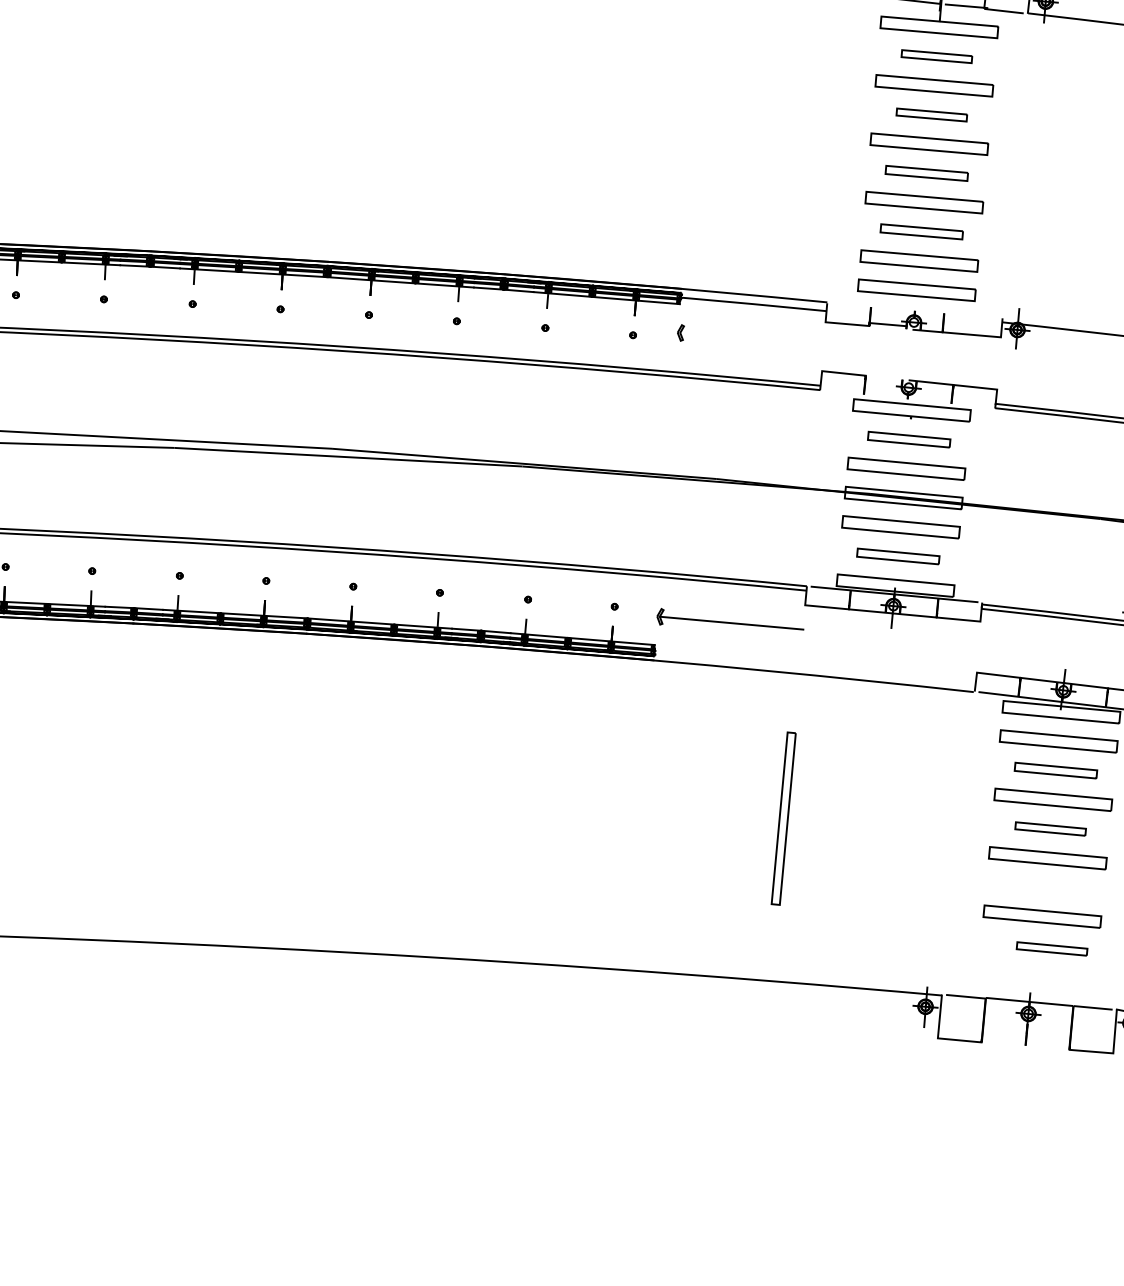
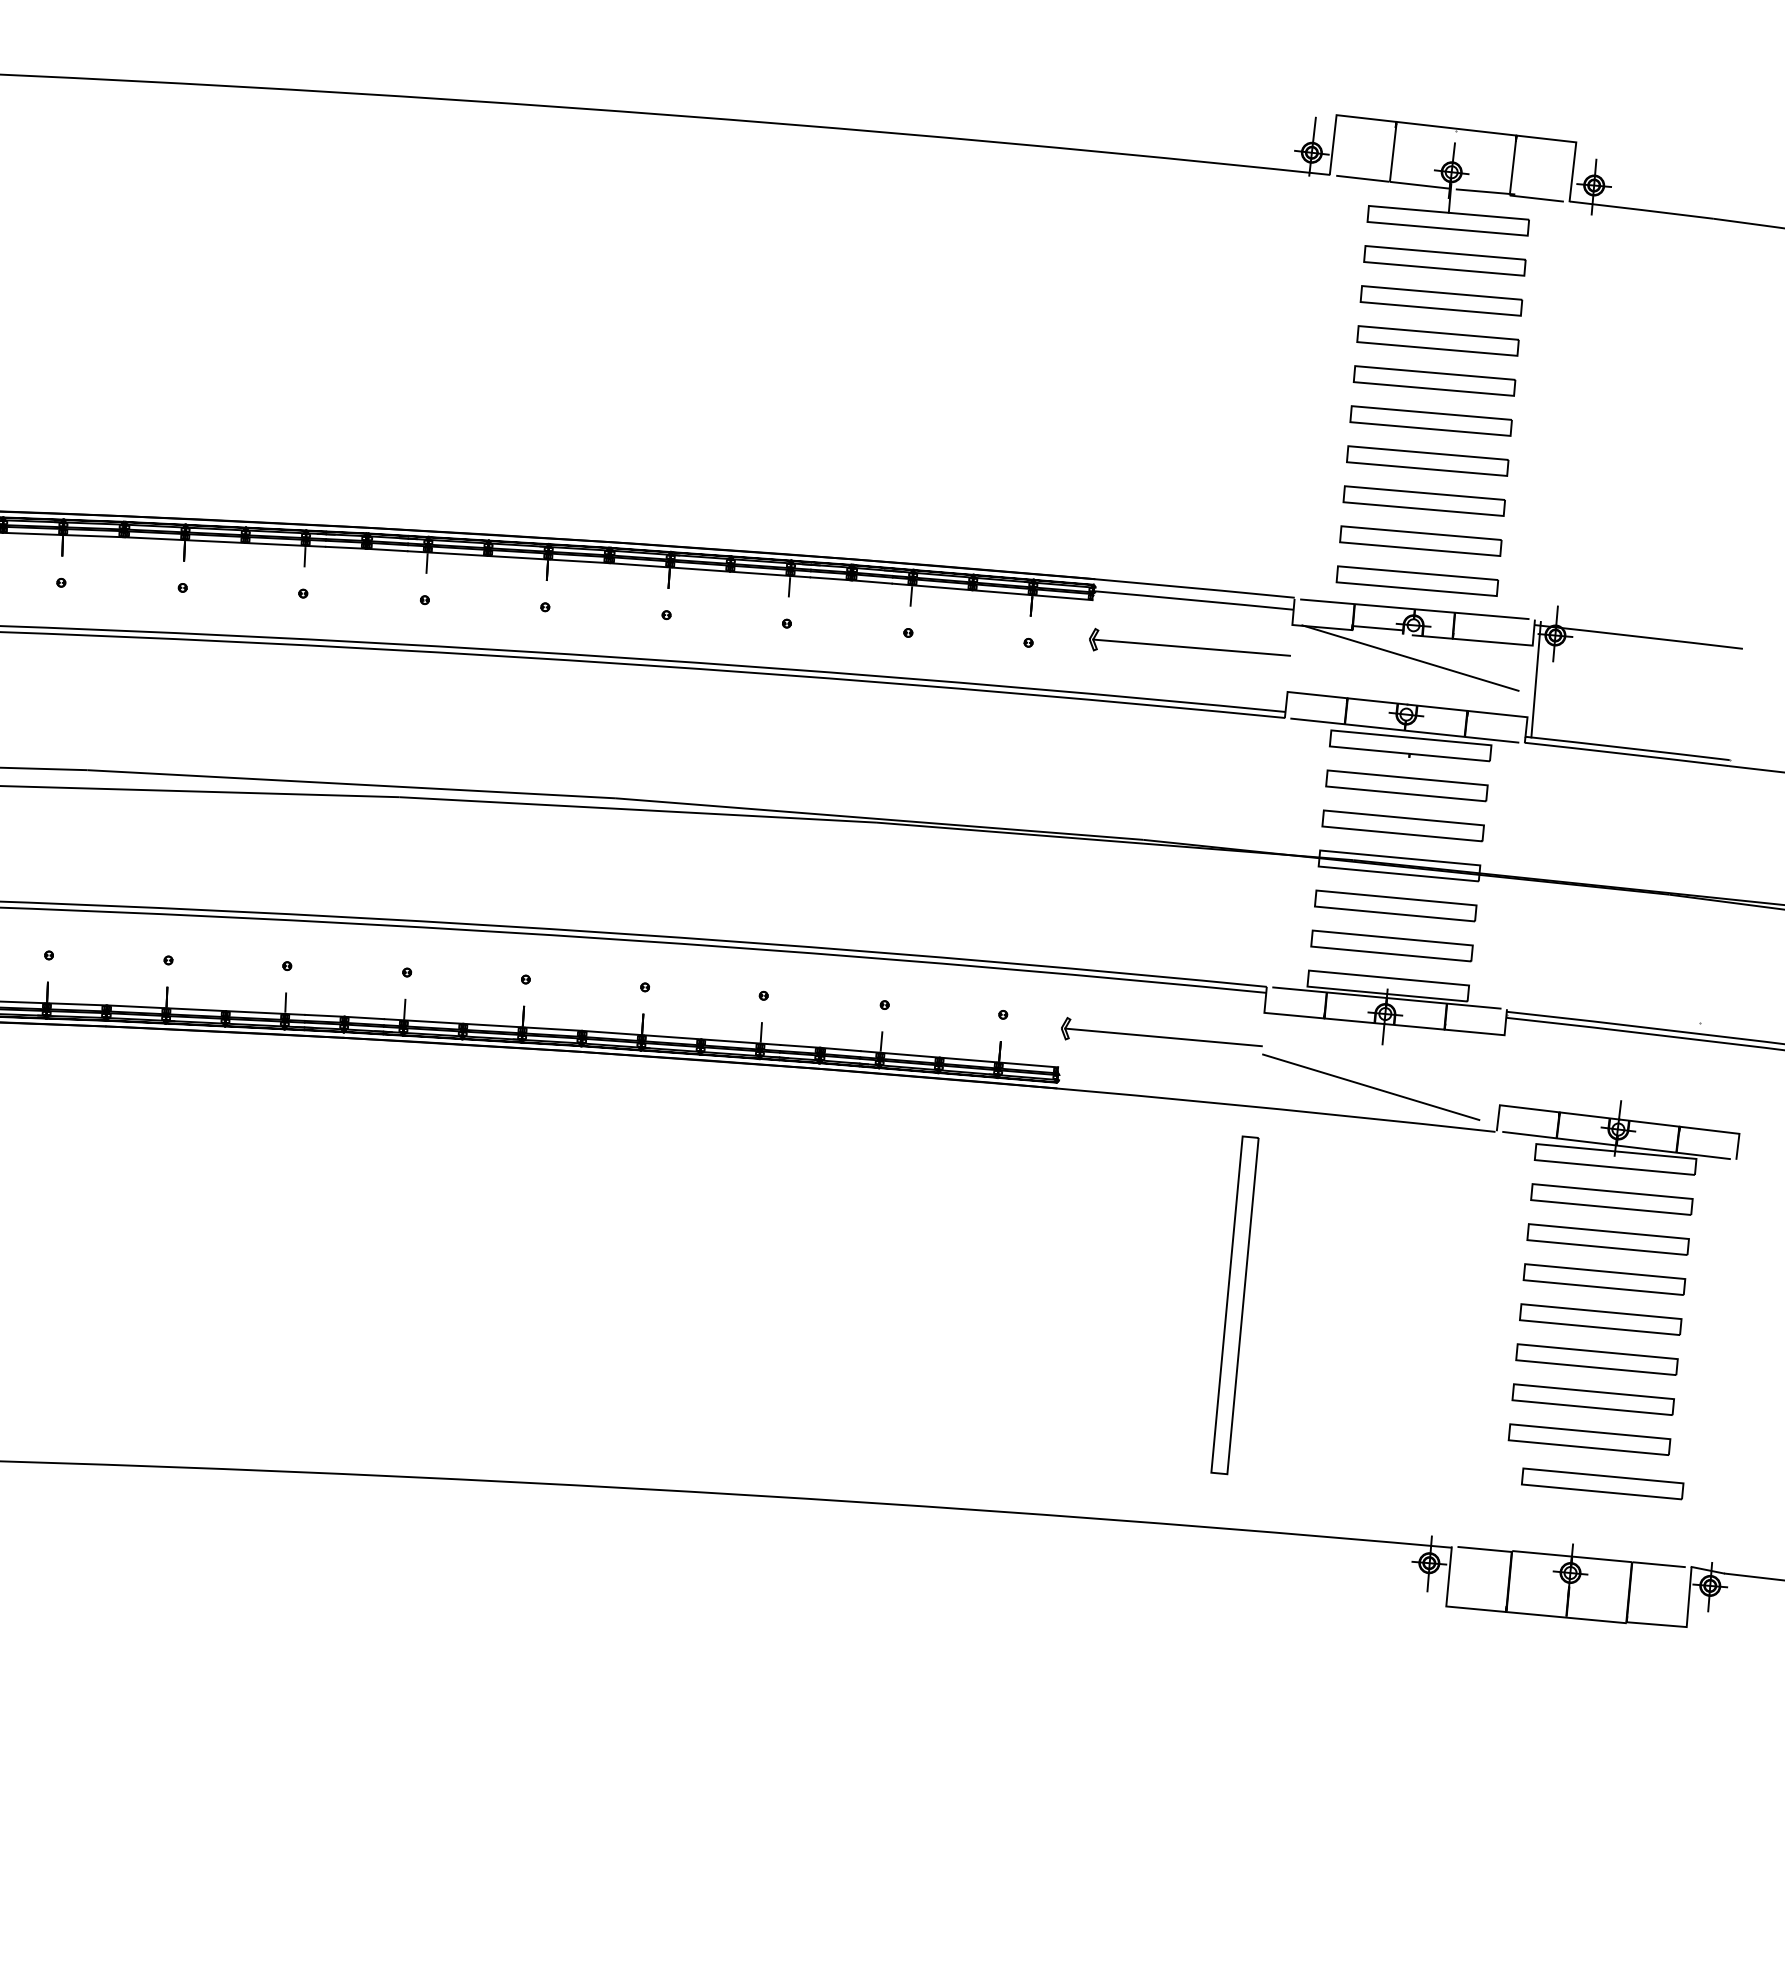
part: (936, 56) -> (1444, 260), size x1.67
part: (931, 114) -> (1437, 340), size x1.67
part: (926, 173) -> (1430, 420), size x1.43
part: (921, 231) -> (1423, 500), size x1.43
line: (914, 310) -> (1414, 609), added
line: (752, 338) -> (1191, 647), added
line: (911, 345) -> (1410, 657), added
line: (1002, 362) -> (1535, 679), added
line: (887, 378) -> (1377, 701), added
line: (907, 399) -> (1404, 730), added
part: (908, 439) -> (1406, 785), size x1.43
part: (897, 556) -> (1391, 945), size x1.43
line: (883, 659) -> (1371, 1087), added
part: (1055, 770) -> (1607, 1239), size x1.43
part: (783, 818) -> (1234, 1305), size x1.43
part: (1050, 828) -> (1600, 1319), size x1.67
part: (1044, 887) -> (1592, 1399), added
part: (1051, 948) -> (1602, 1483), size x1.67
line: (1024, 1046) -> (1565, 1617), added

